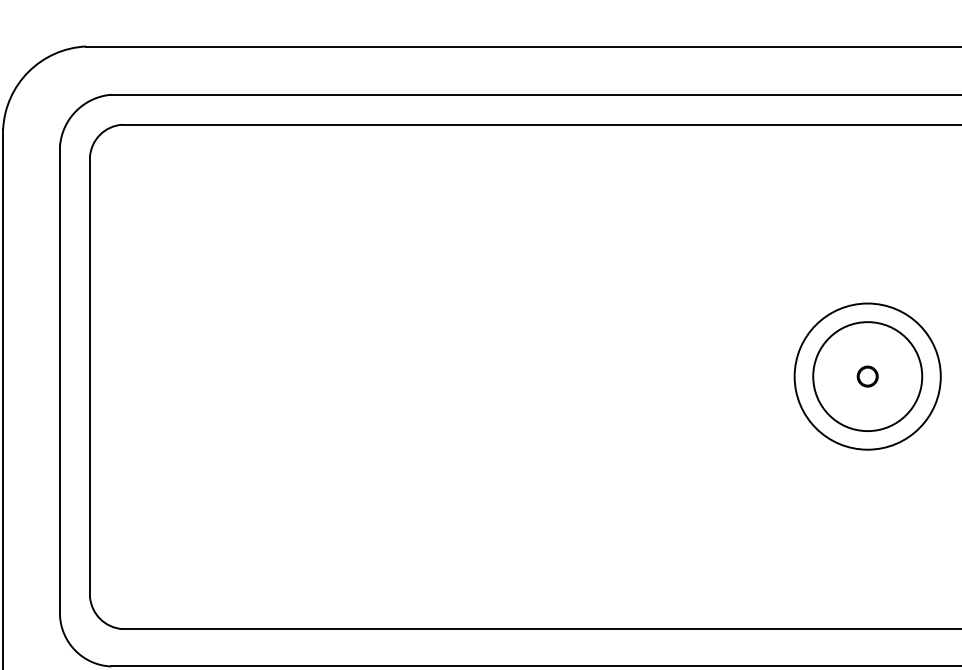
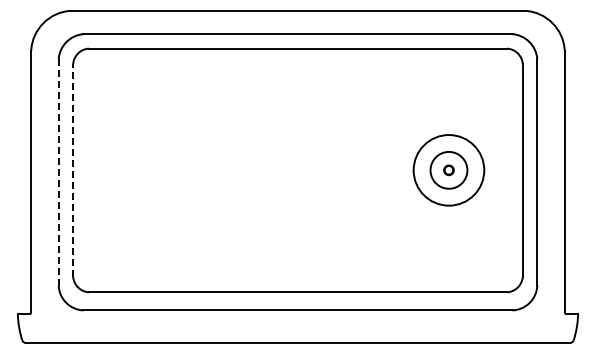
line: (90, 376) -> (73, 170), solid -> dashed
circle: (866, 376) -> (448, 170), size x0.7
line: (59, 381) -> (58, 172), solid -> dashed

